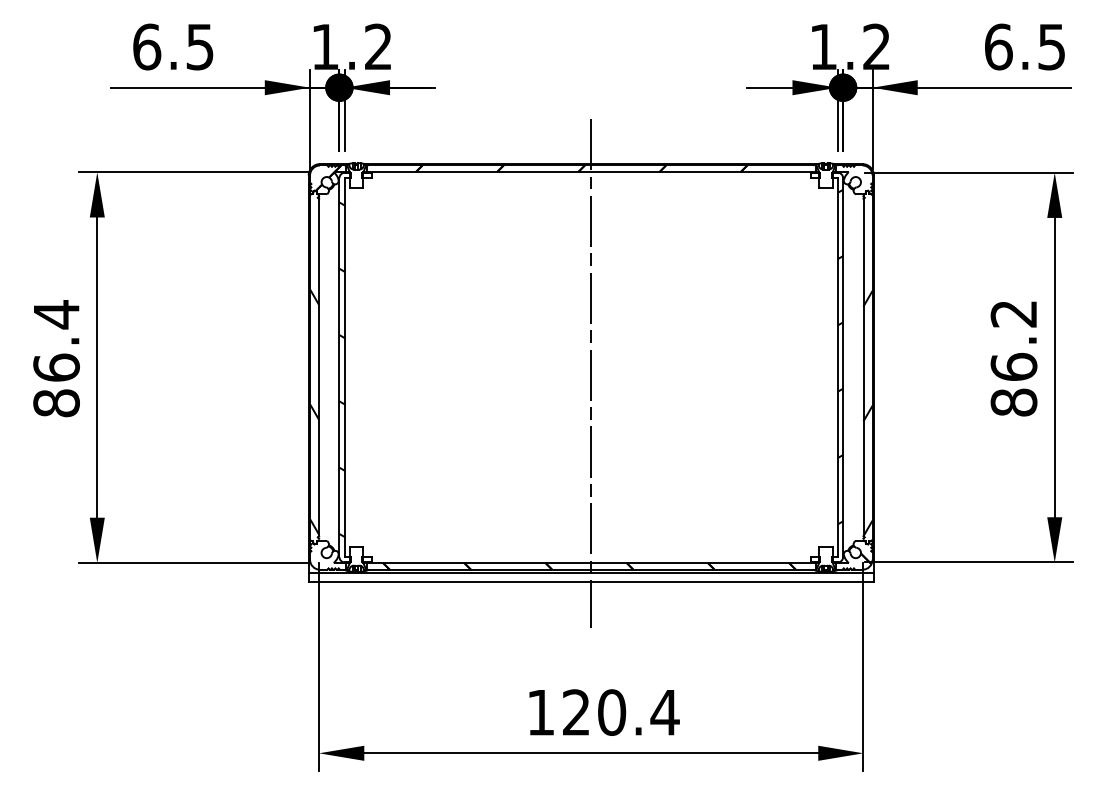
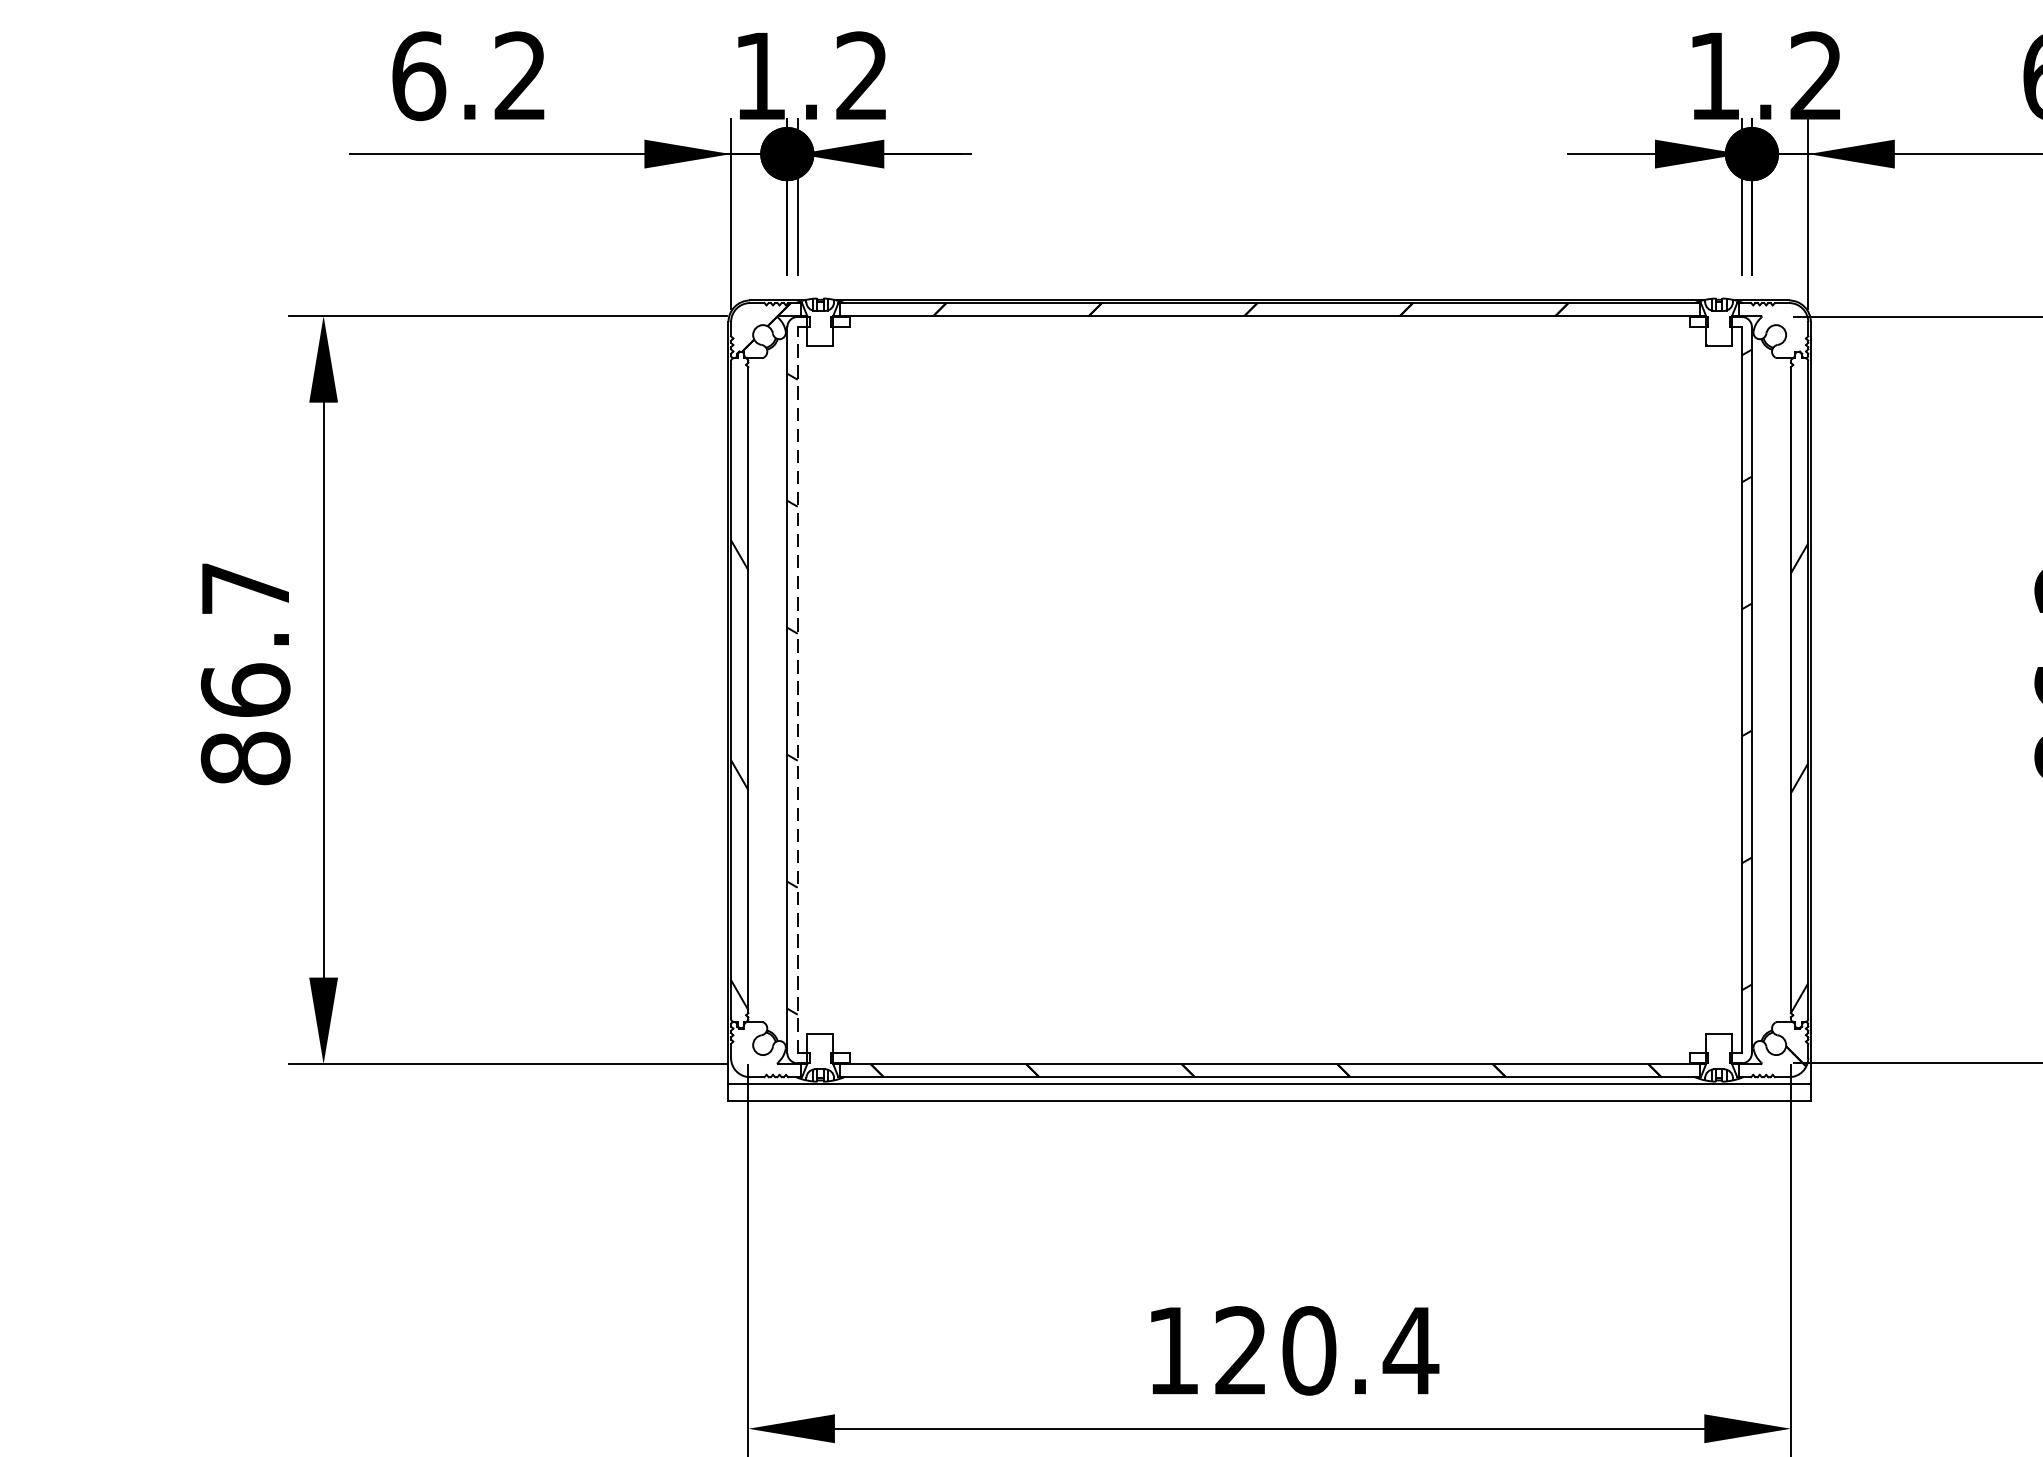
text: (199, 46) -> (519, 75), 6.5 -> 6.2
text: (56, 314) -> (245, 588), 86.4 -> 86.7
line: (344, 367) -> (797, 689), solid -> dashed
line: (591, 372) -> (1270, 699), removed

